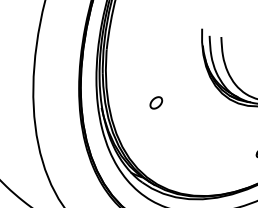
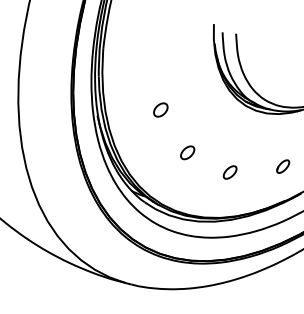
part: (179, 139) -> (187, 152), added
part: (215, 156) -> (229, 172), added

